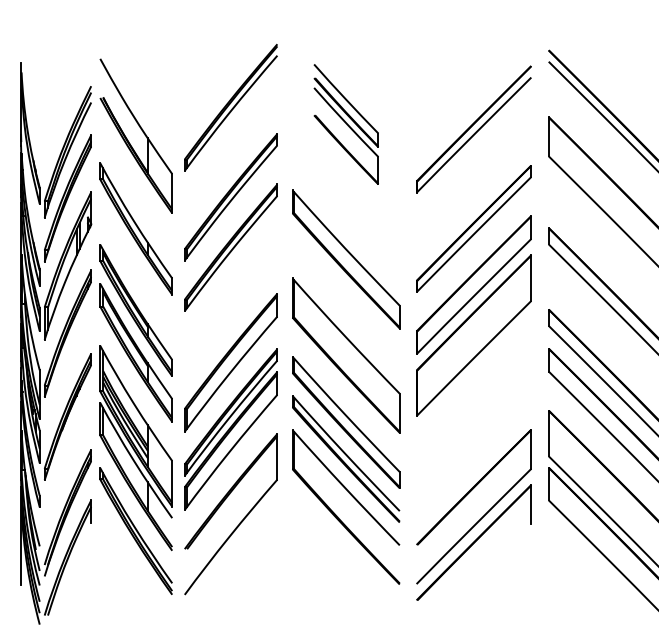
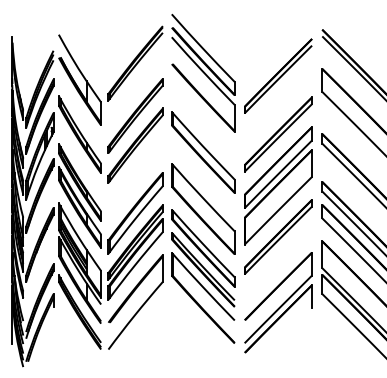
part: (346, 124) -> (203, 73), size x1.67
part: (474, 402) -> (278, 236), added

